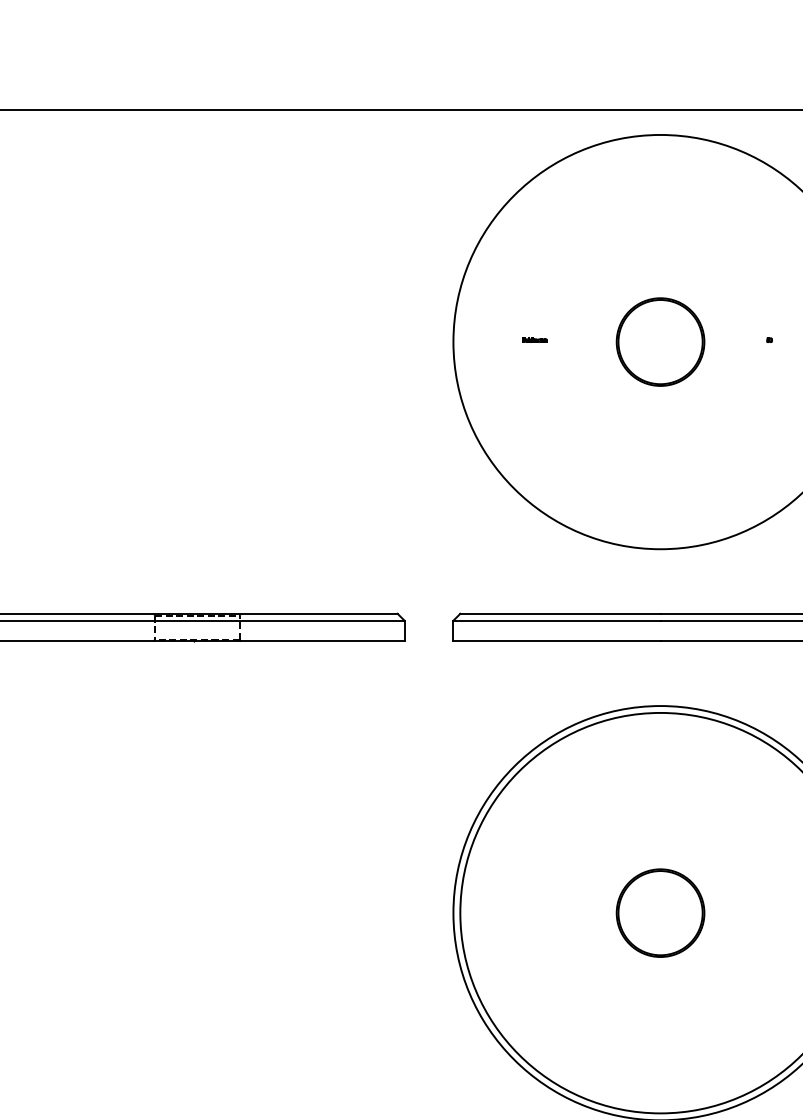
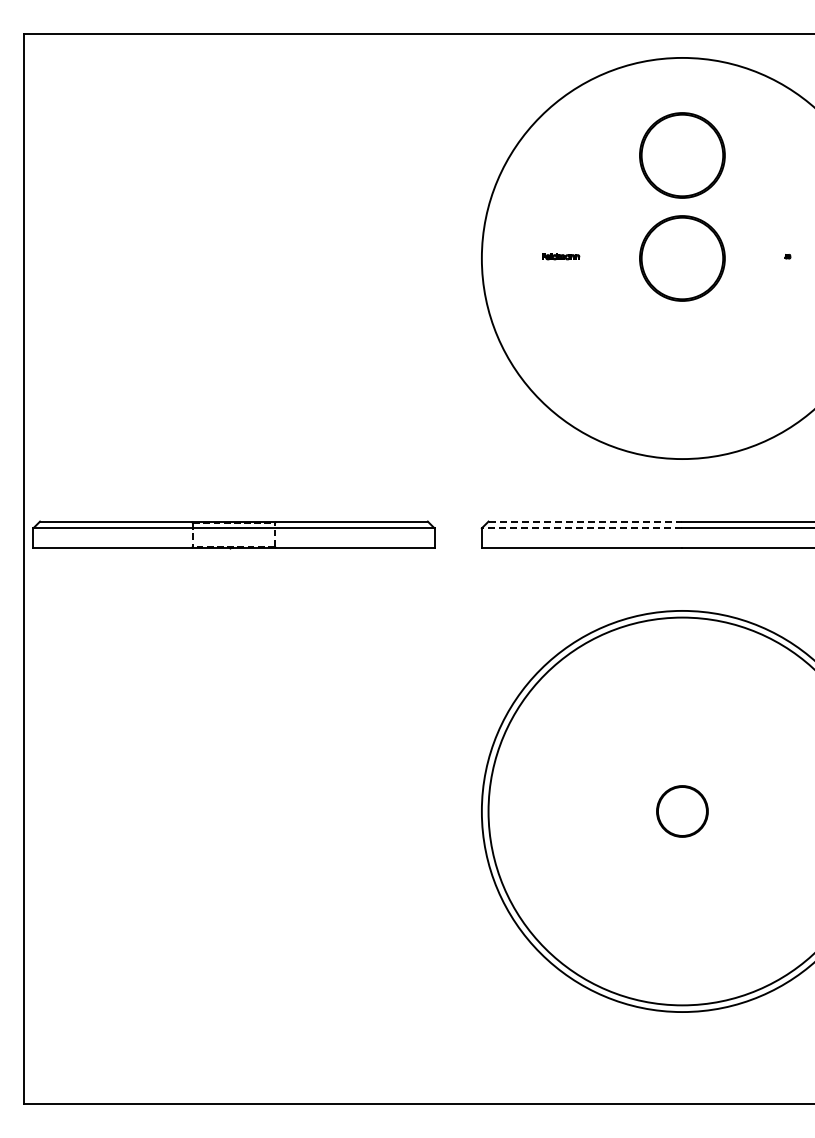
circle: (660, 235) -> (682, 155), added
part: (534, 340) -> (560, 256), size x1.6
line: (560, 613) -> (585, 521), solid -> dashed
line: (556, 620) -> (581, 528), solid -> dashed
circle: (660, 913) -> (682, 811), size x0.6

